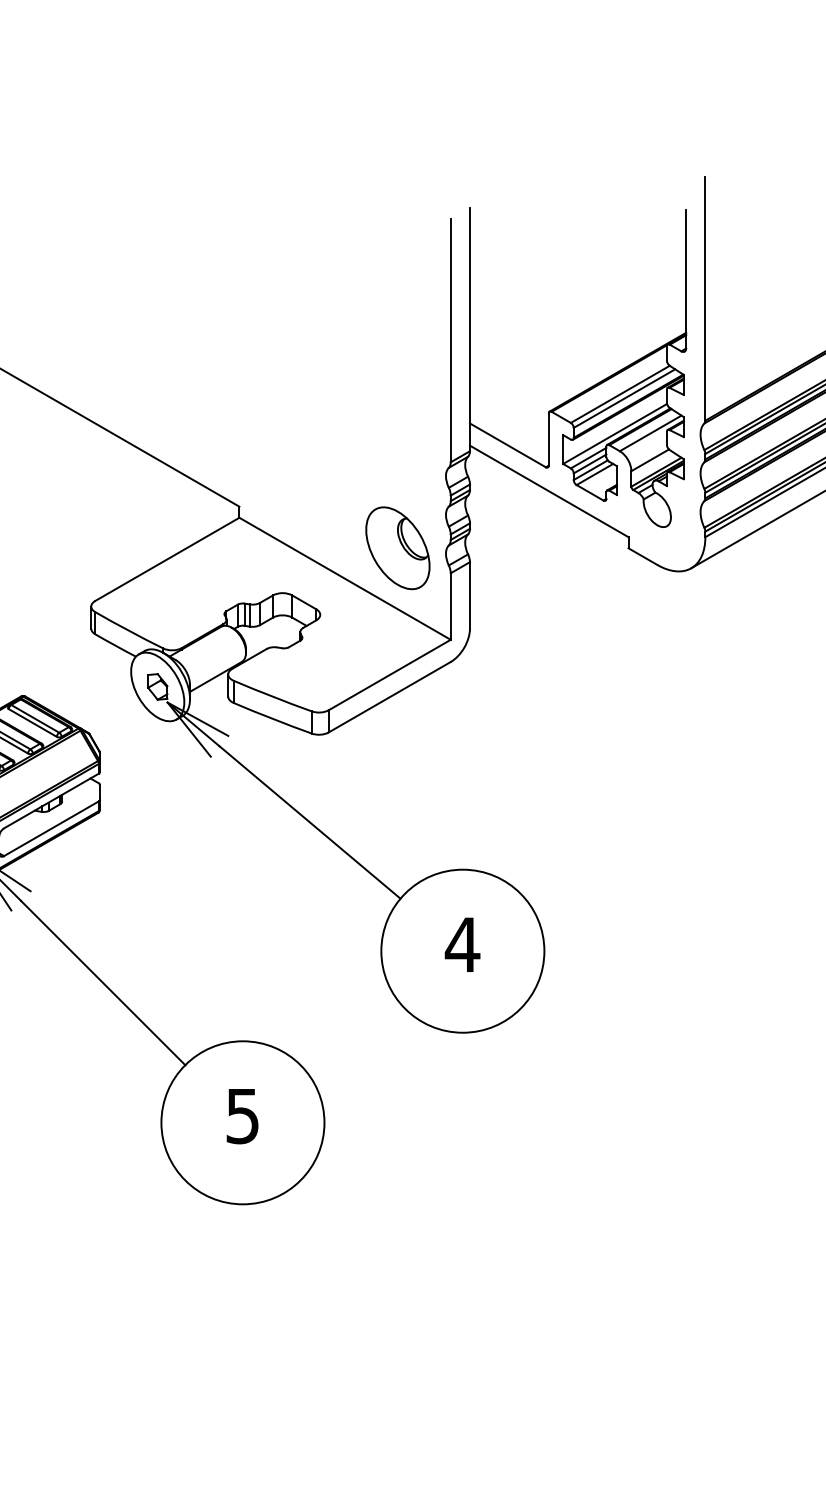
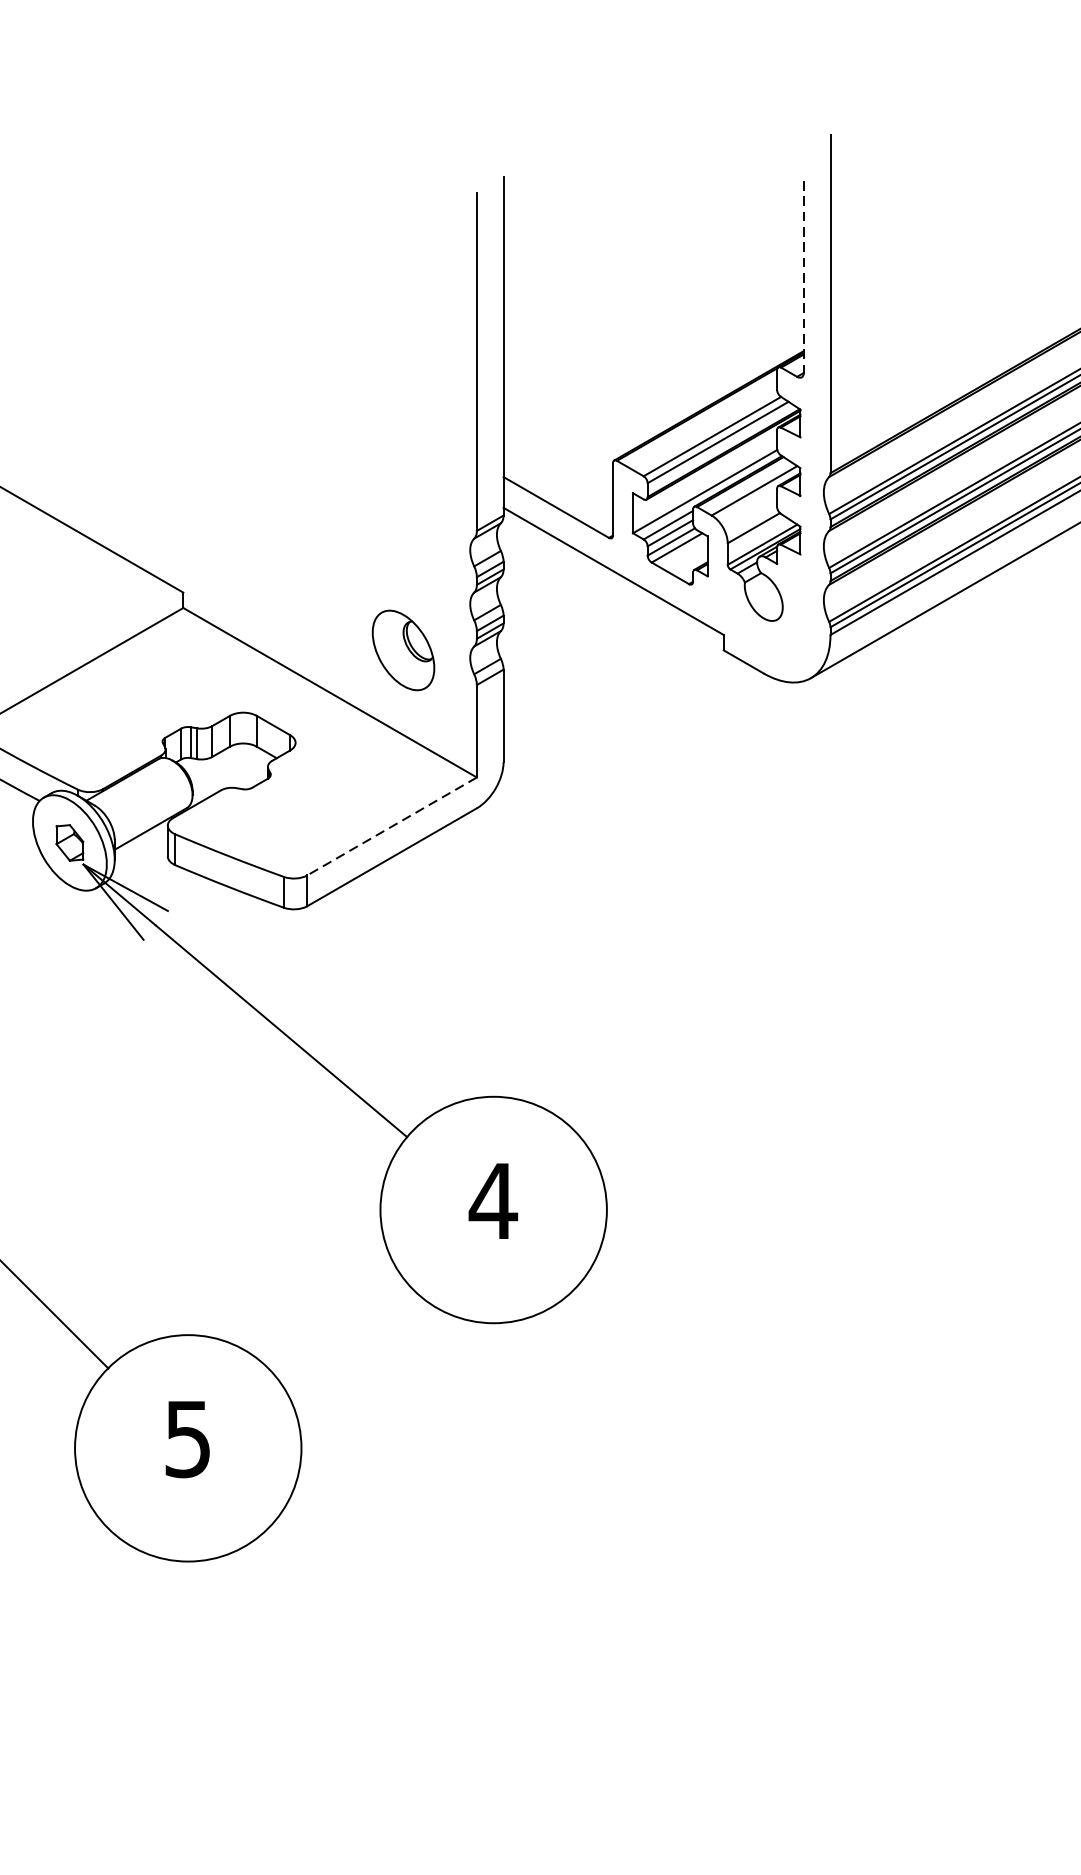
line: (686, 280) -> (804, 278), solid -> dashed
part: (397, 548) -> (402, 650), size x0.7
line: (389, 675) -> (391, 827), solid -> dashed

